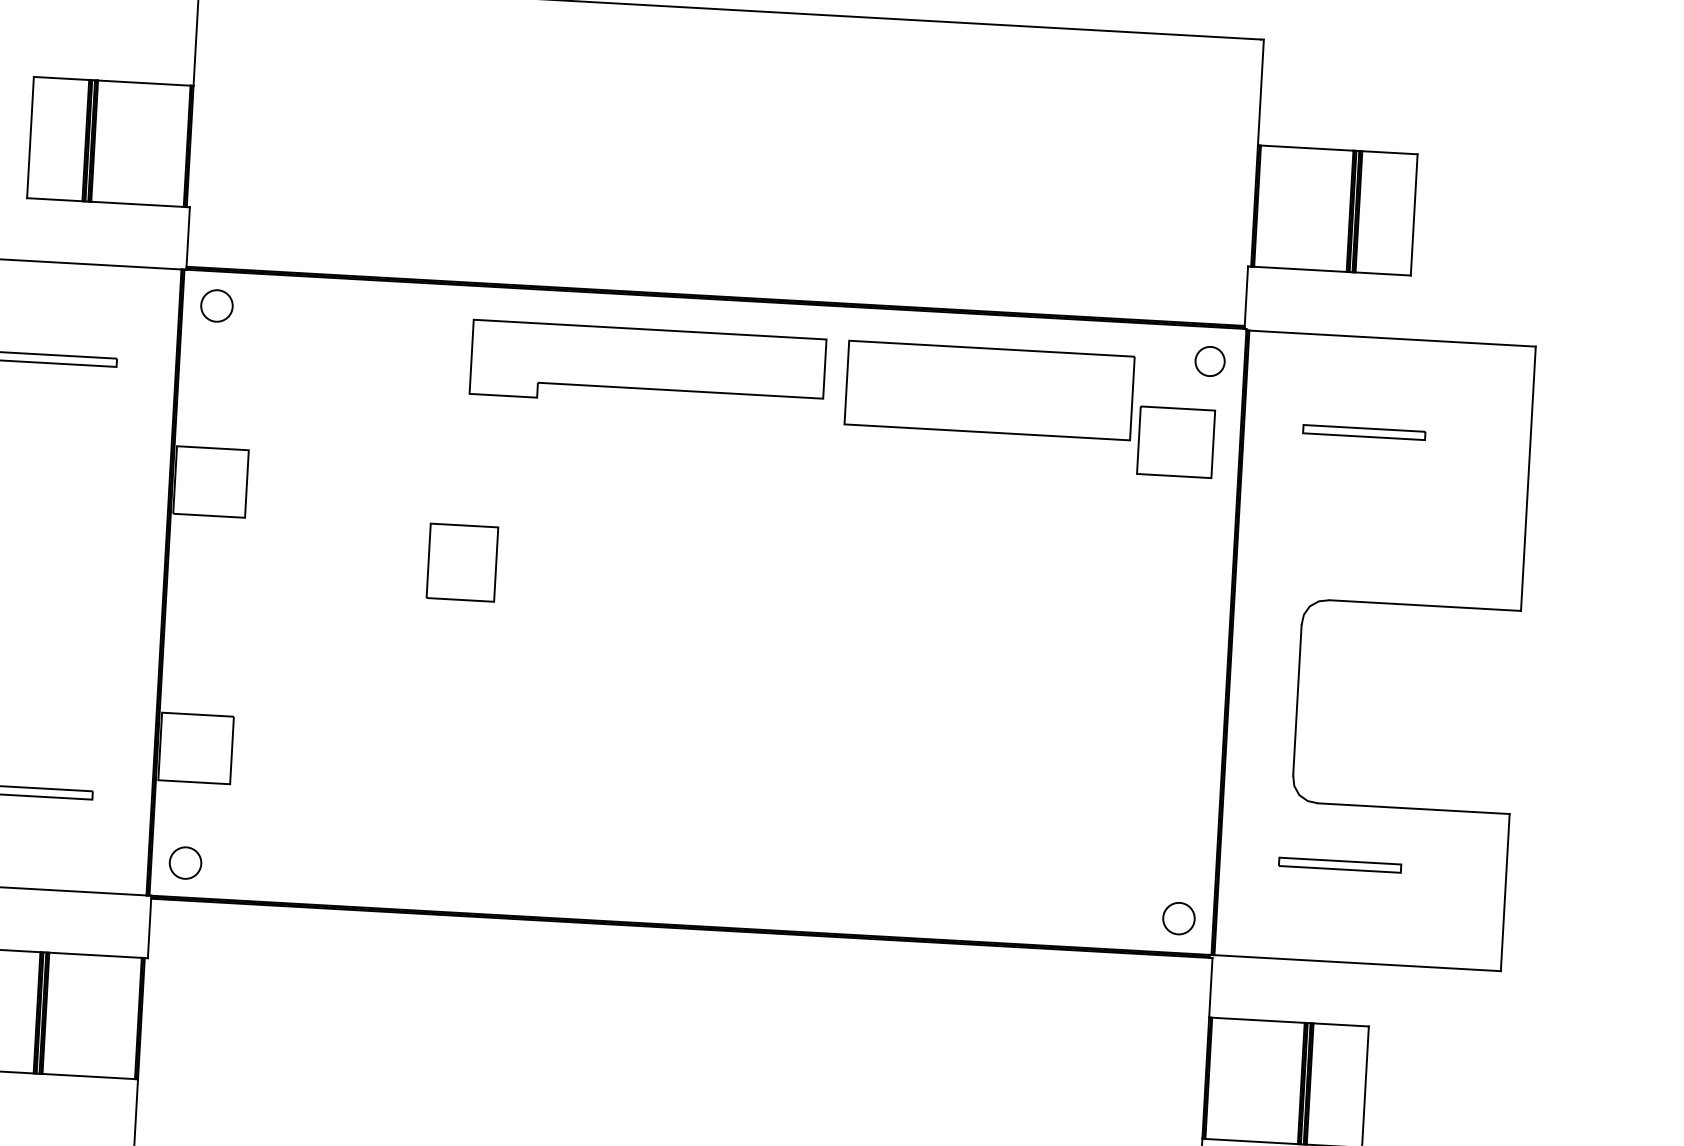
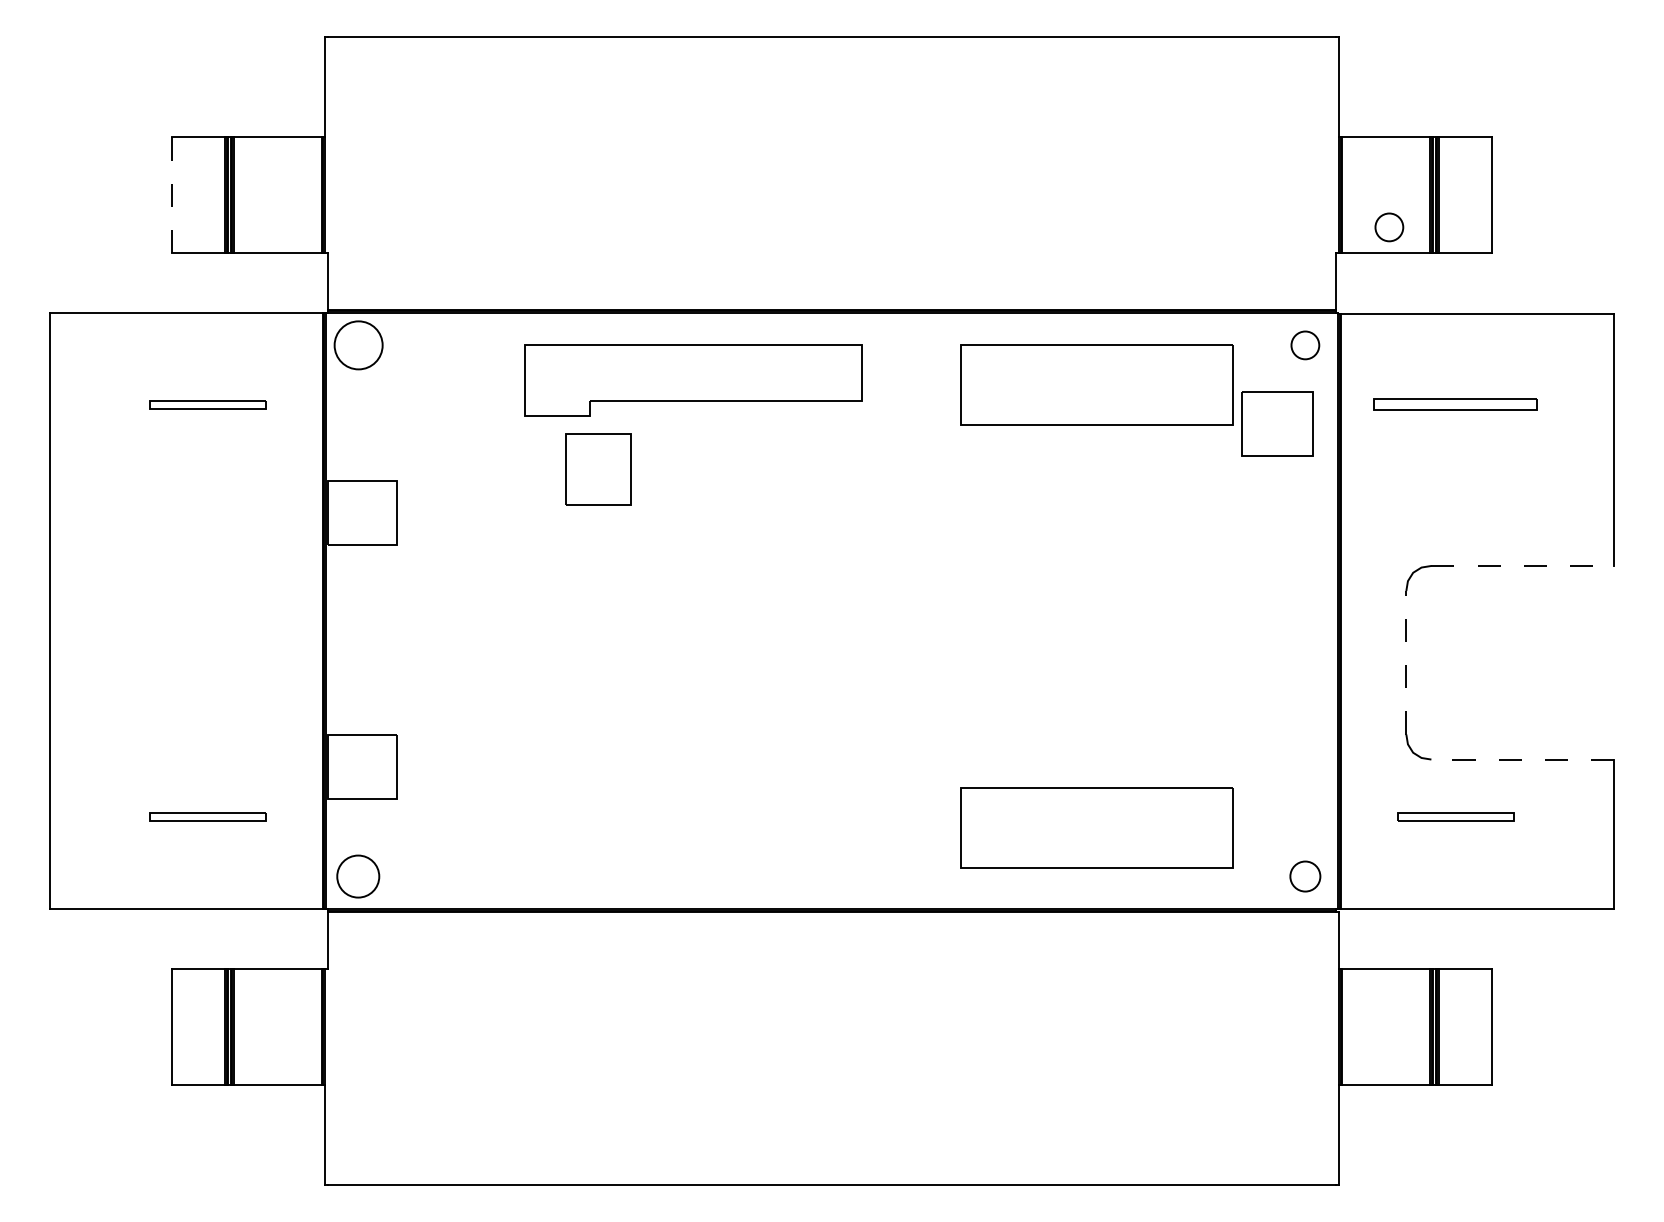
line: (30, 137) -> (172, 195), solid -> dashed
circle: (1305, 242) -> (1389, 227), added
circle: (216, 306) -> (358, 345), size x1.6
part: (648, 366) -> (693, 380), moved
part: (1364, 432) -> (1455, 404), size x1.4
part: (462, 562) -> (598, 469), moved
line: (1426, 605) -> (1523, 565), solid -> dashed
line: (1297, 700) -> (1406, 662), solid -> dashed
line: (1413, 808) -> (1522, 759), solid -> dashed
part: (962, 854) -> (1096, 827), added
circle: (185, 863) -> (358, 876), size x1.4

